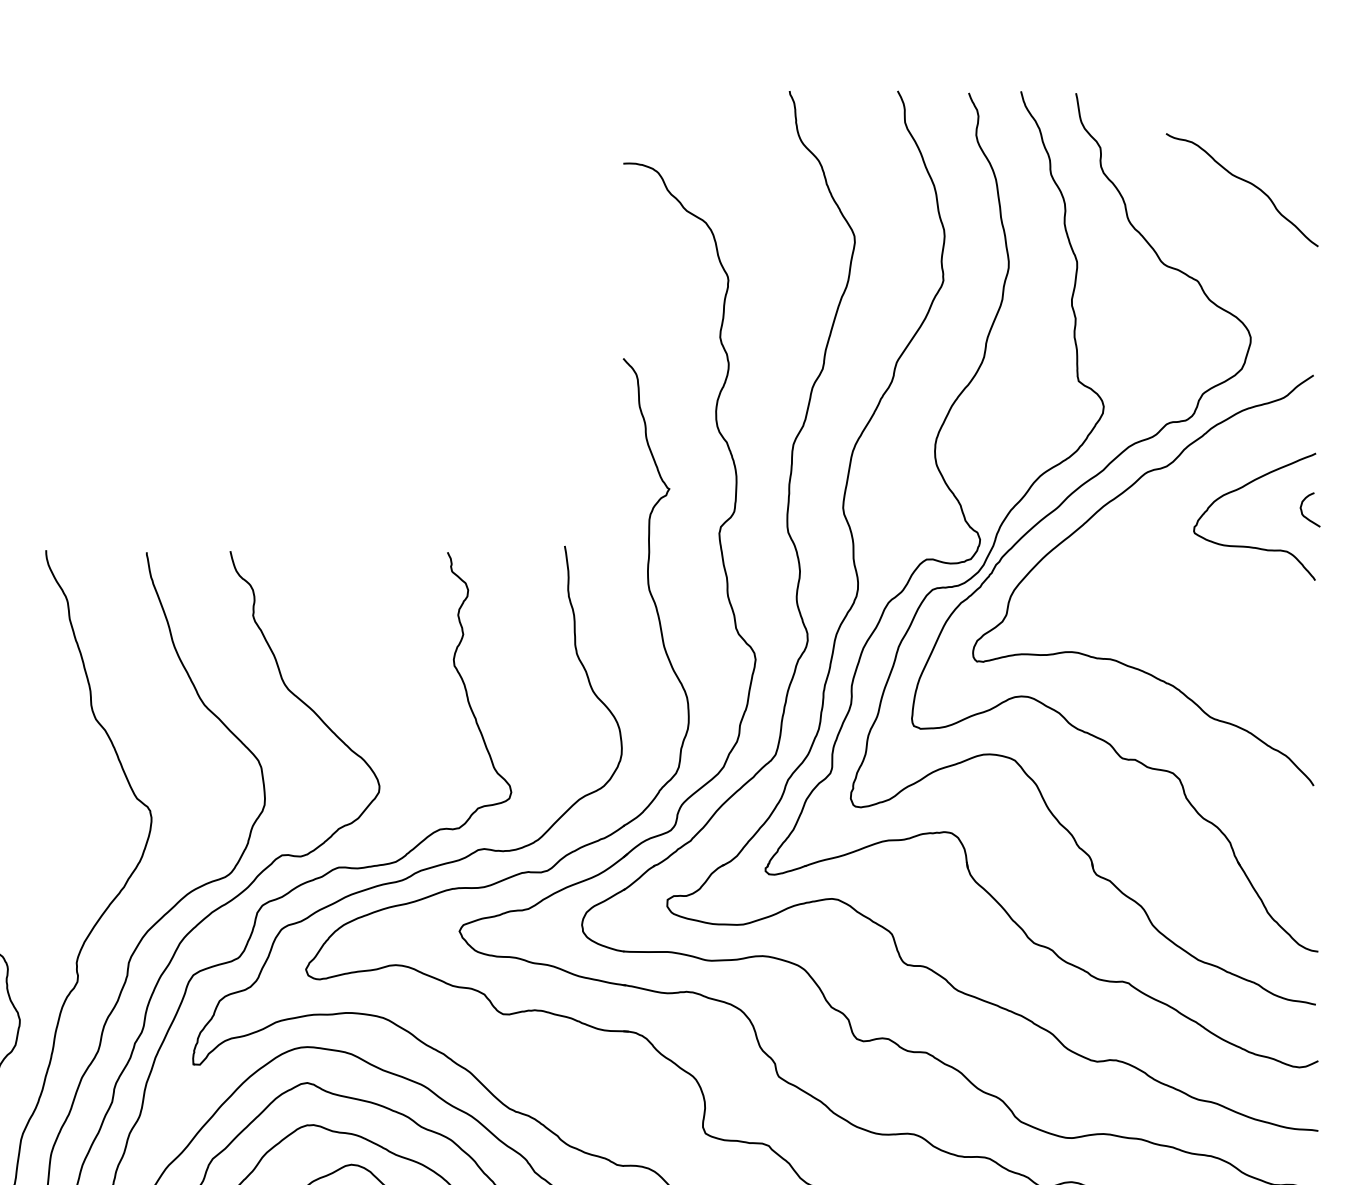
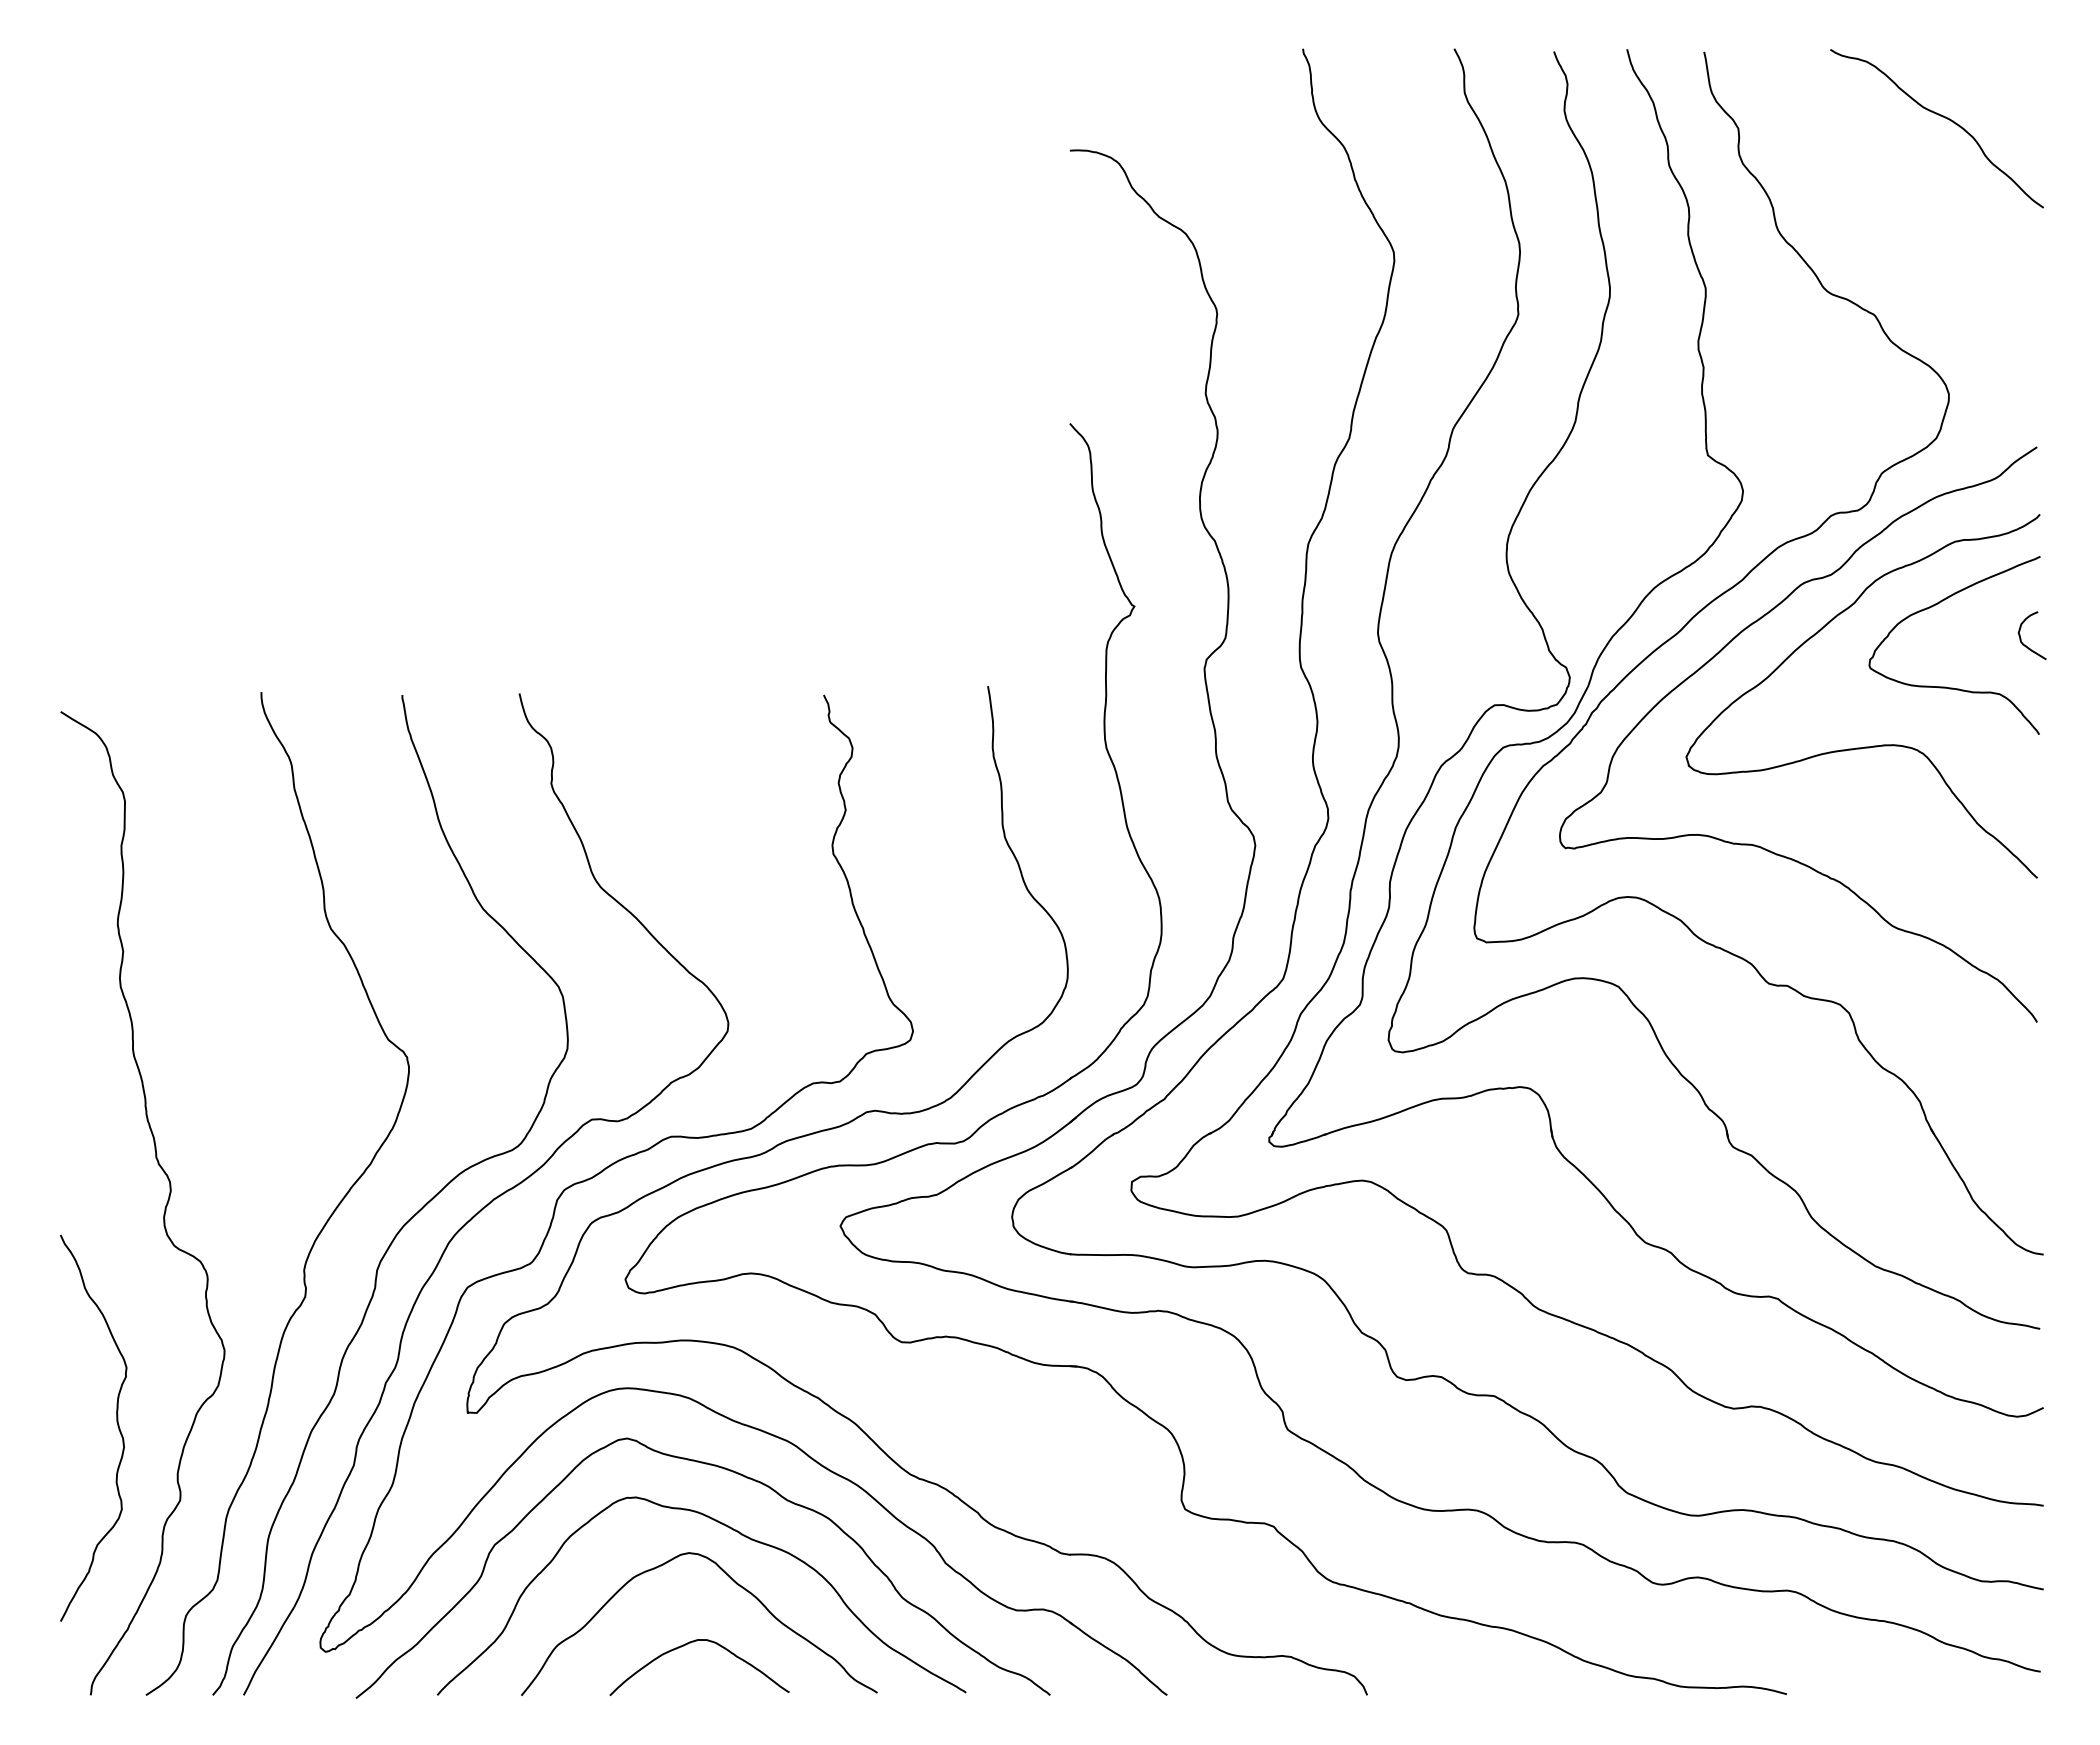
curve: (1246, 182) -> (1942, 117), moved
curve: (1190, 589) -> (1864, 746), added

